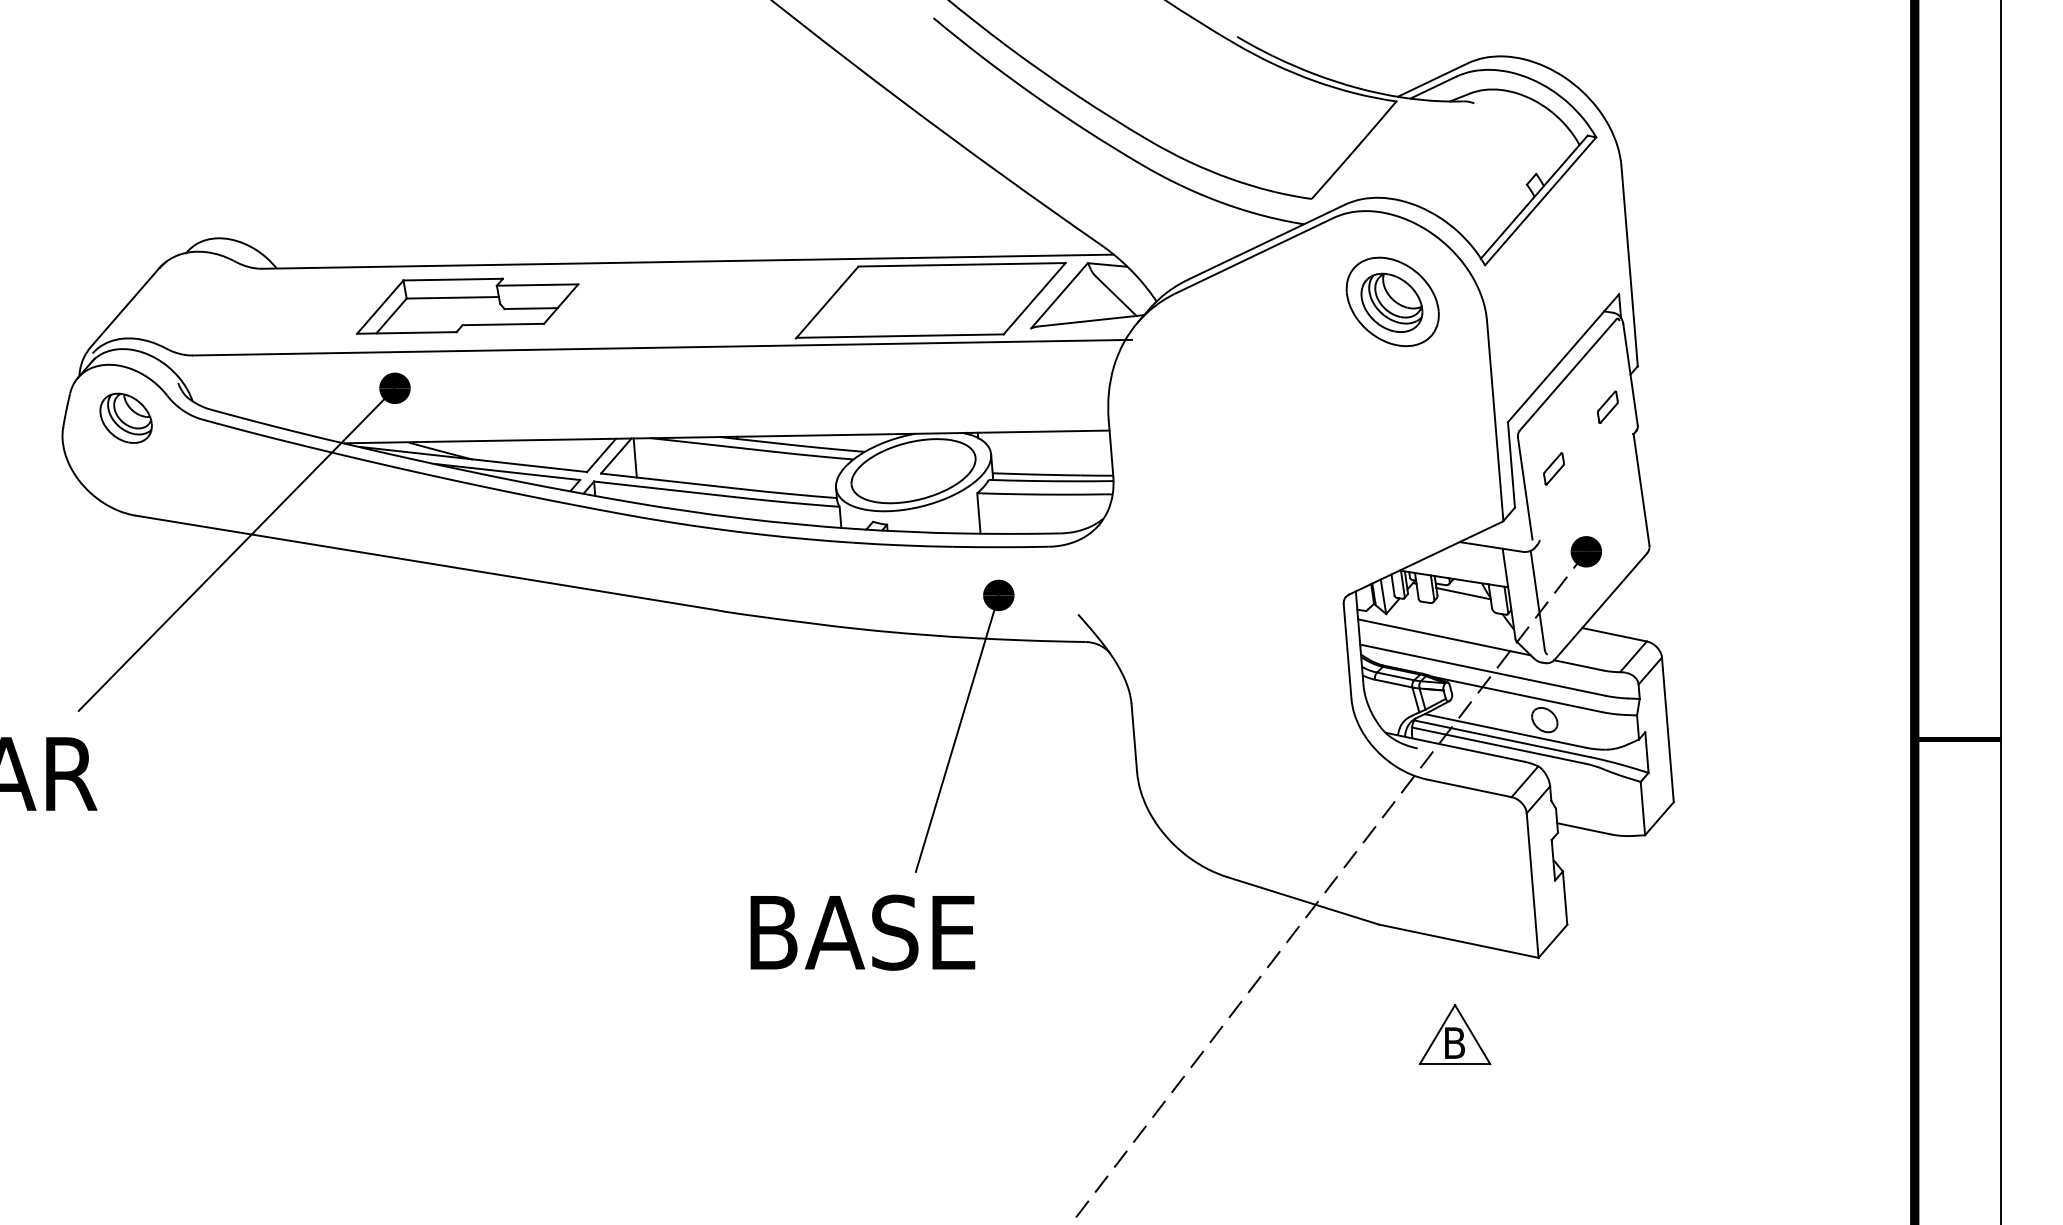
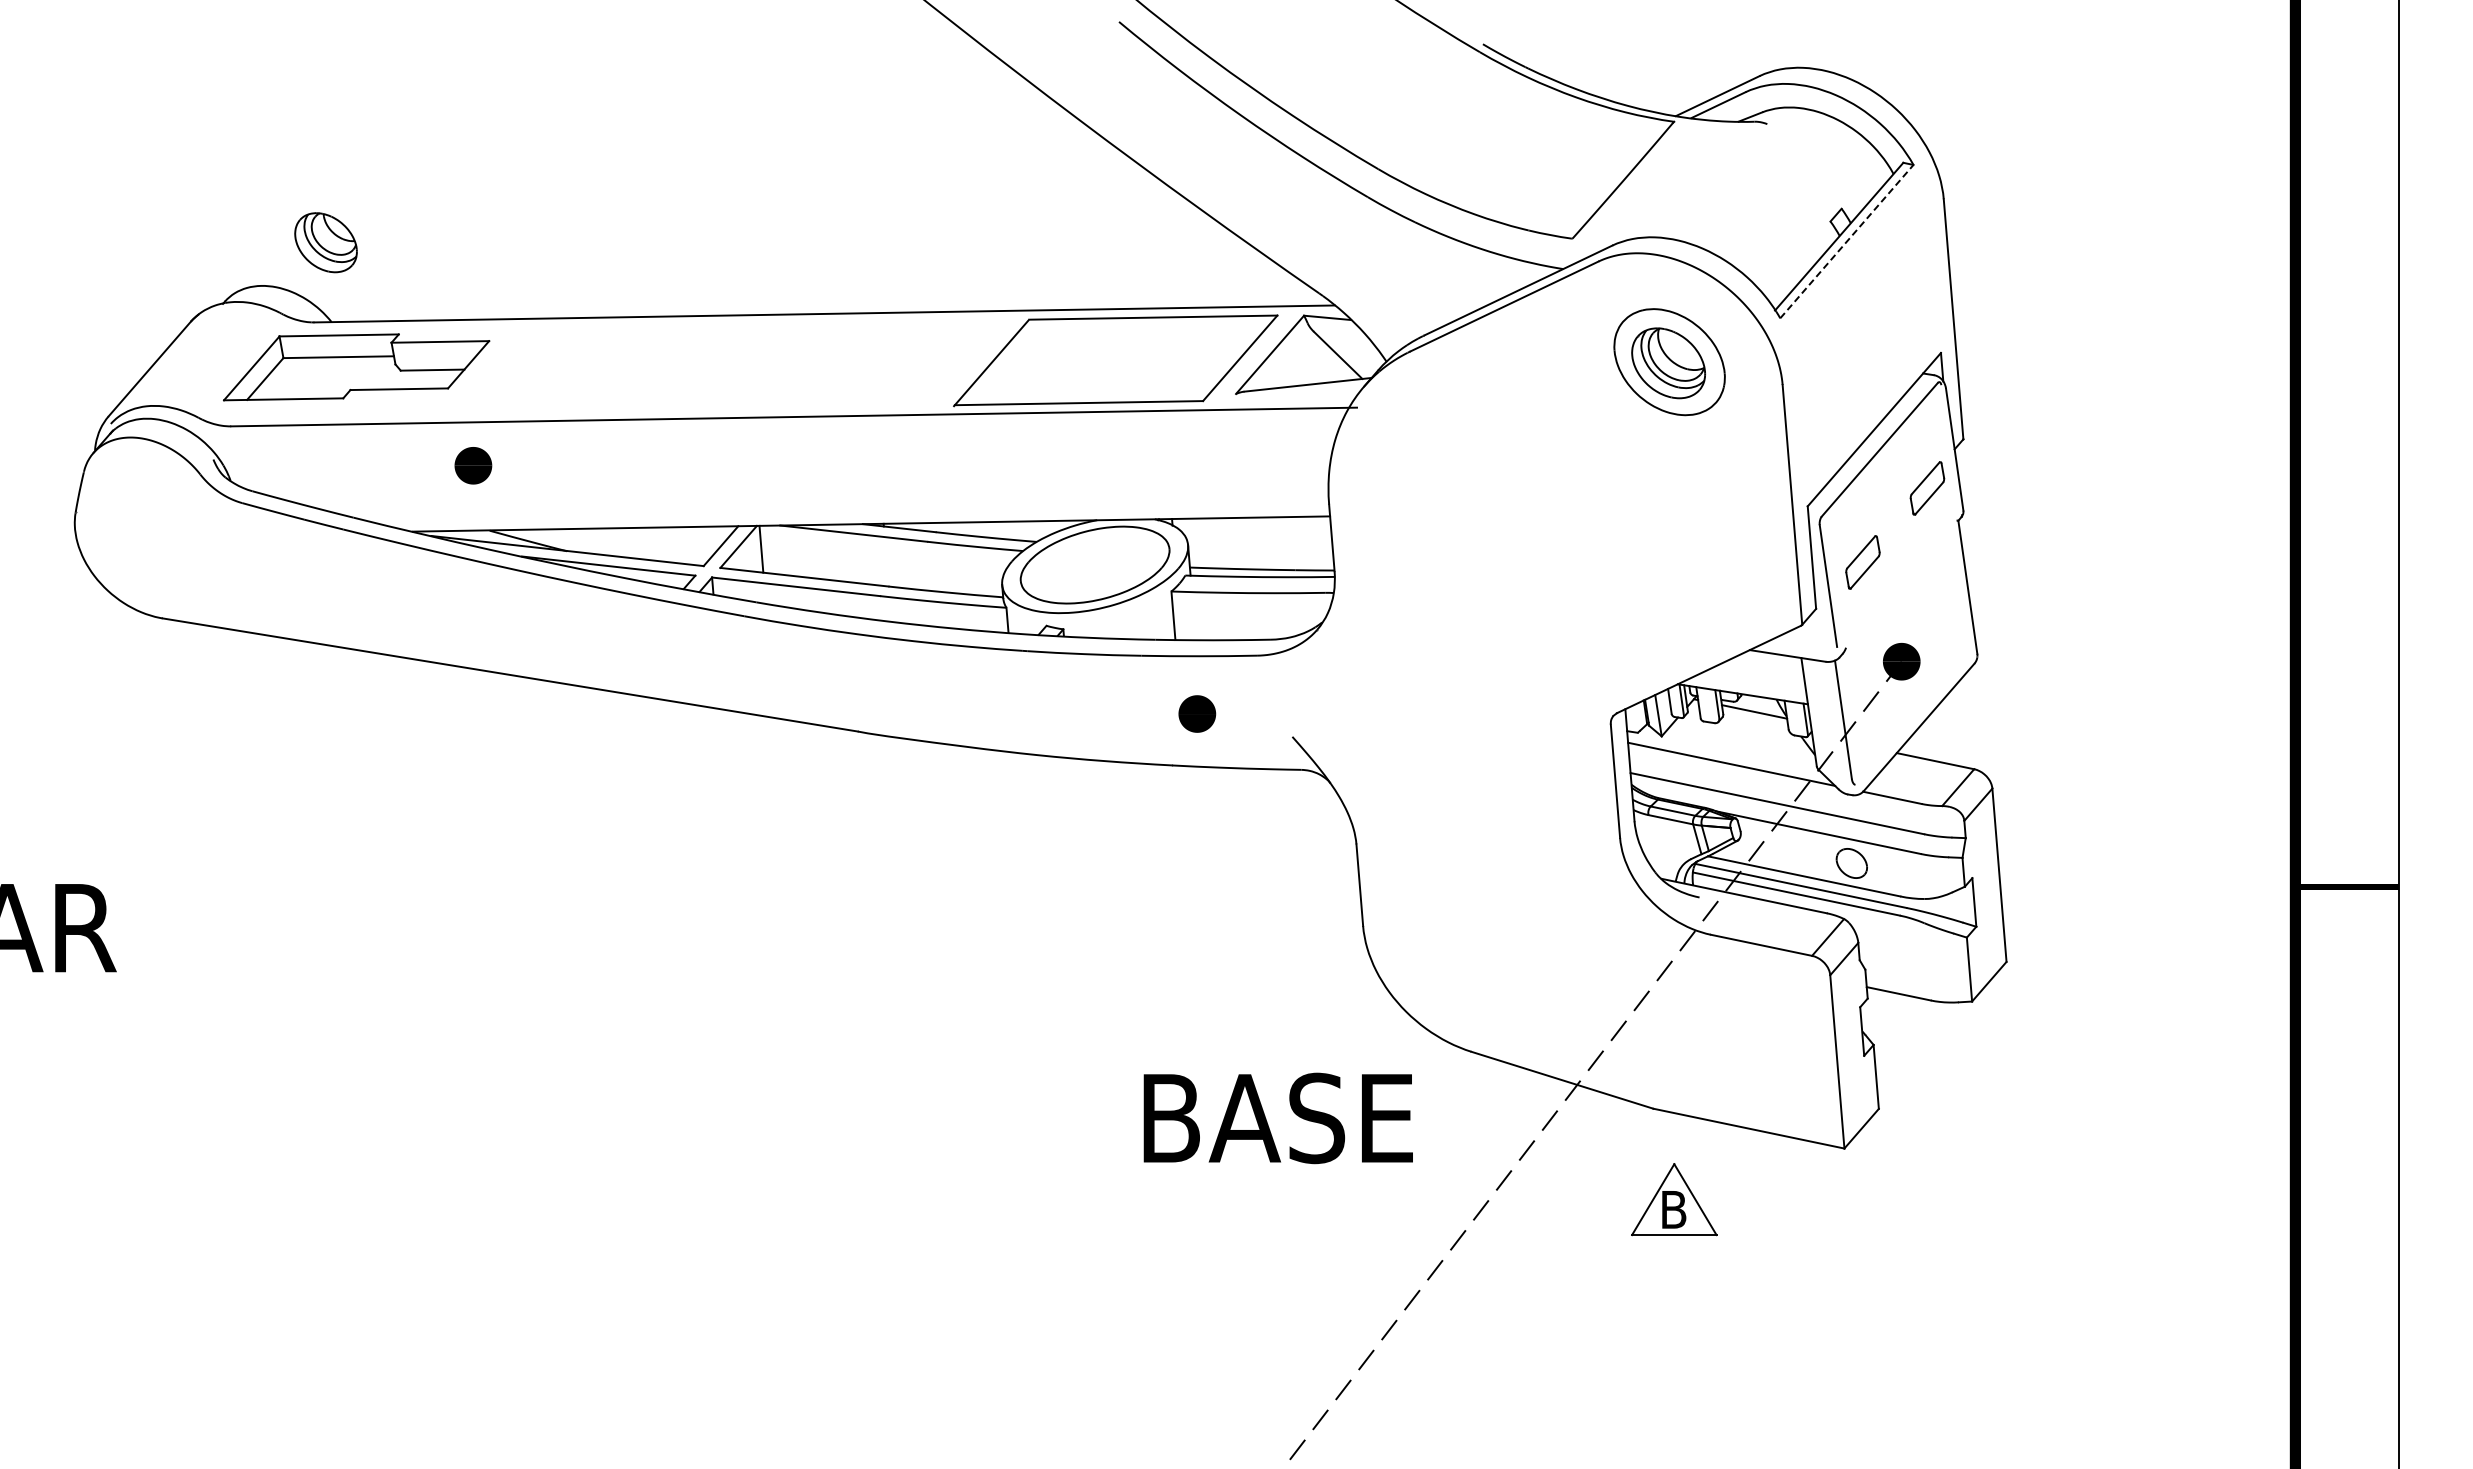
line: (1540, 201) -> (1846, 241), solid -> dashed
part: (467, 306) -> (356, 367), moved
part: (1607, 407) -> (1927, 488), size x1.4
part: (125, 418) -> (325, 242), moved
part: (1553, 468) -> (1862, 561), size x1.4
line: (236, 549) -> (283, 658), removed
line: (957, 733) -> (1147, 879), removed
text: (862, 932) -> (1277, 1118), moved
part: (1455, 1034) -> (1674, 1199), moved

